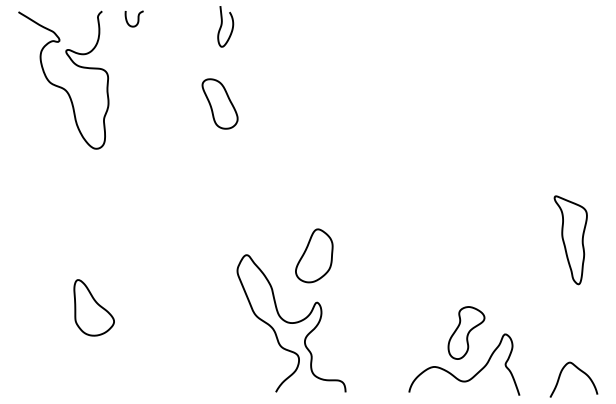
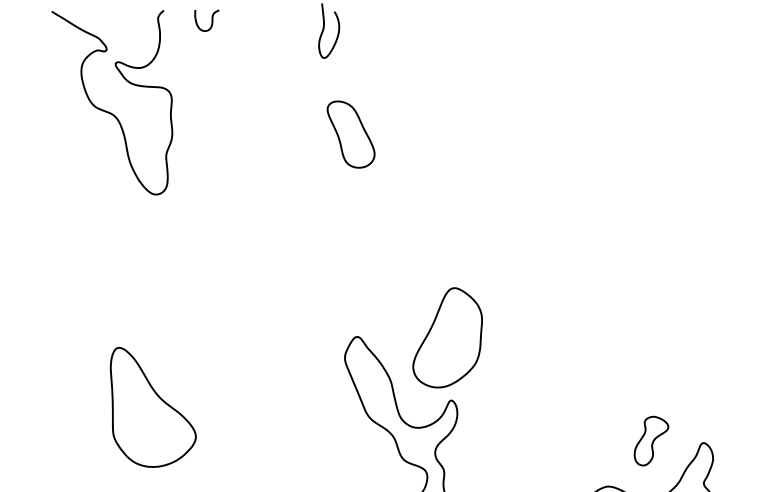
part: (219, 103) -> (350, 133), moved
part: (314, 255) -> (448, 337), size x1.4
part: (93, 307) -> (152, 406), size x1.6
part: (466, 332) -> (651, 440), size x0.7

